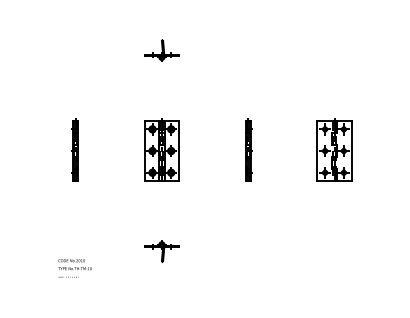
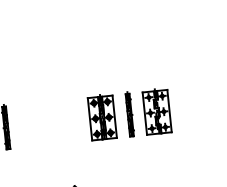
part: (161, 50) -> (60, 49), removed
part: (161, 149) -> (101, 116), moved
part: (334, 149) -> (157, 111), moved

